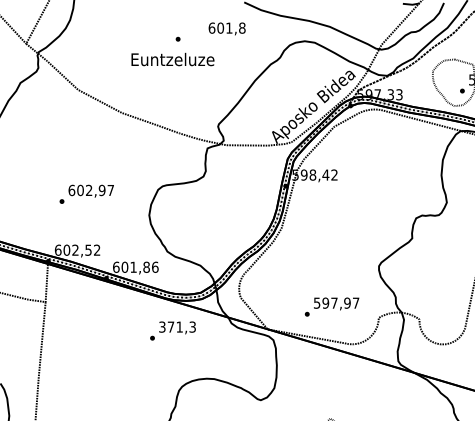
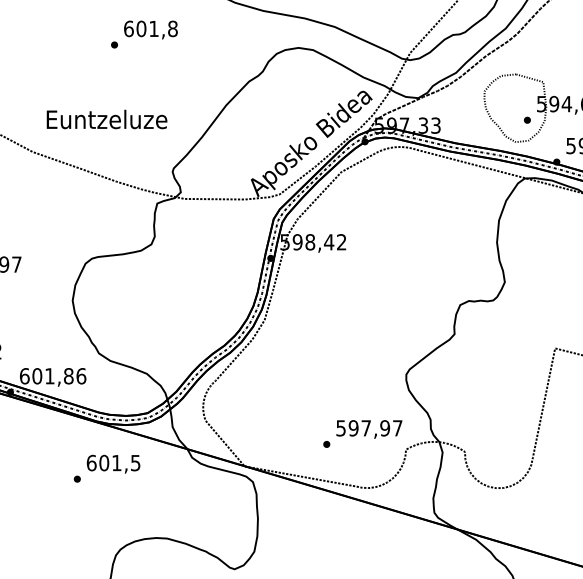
text: (226, 28) -> (149, 29), moved
text: (172, 59) -> (106, 119), moved
text: (331, 306) -> (361, 433), moved
text: (177, 326) -> (113, 462), 371,3 -> 601,5

